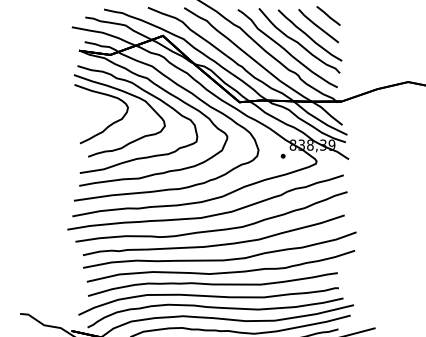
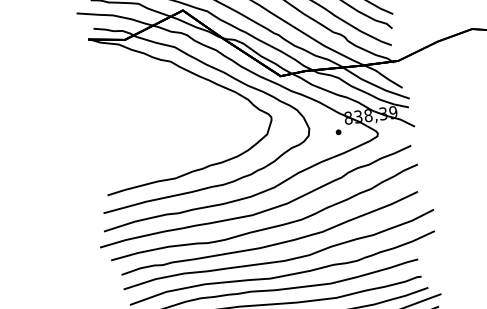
part: (127, 113) -> (152, 105), removed

